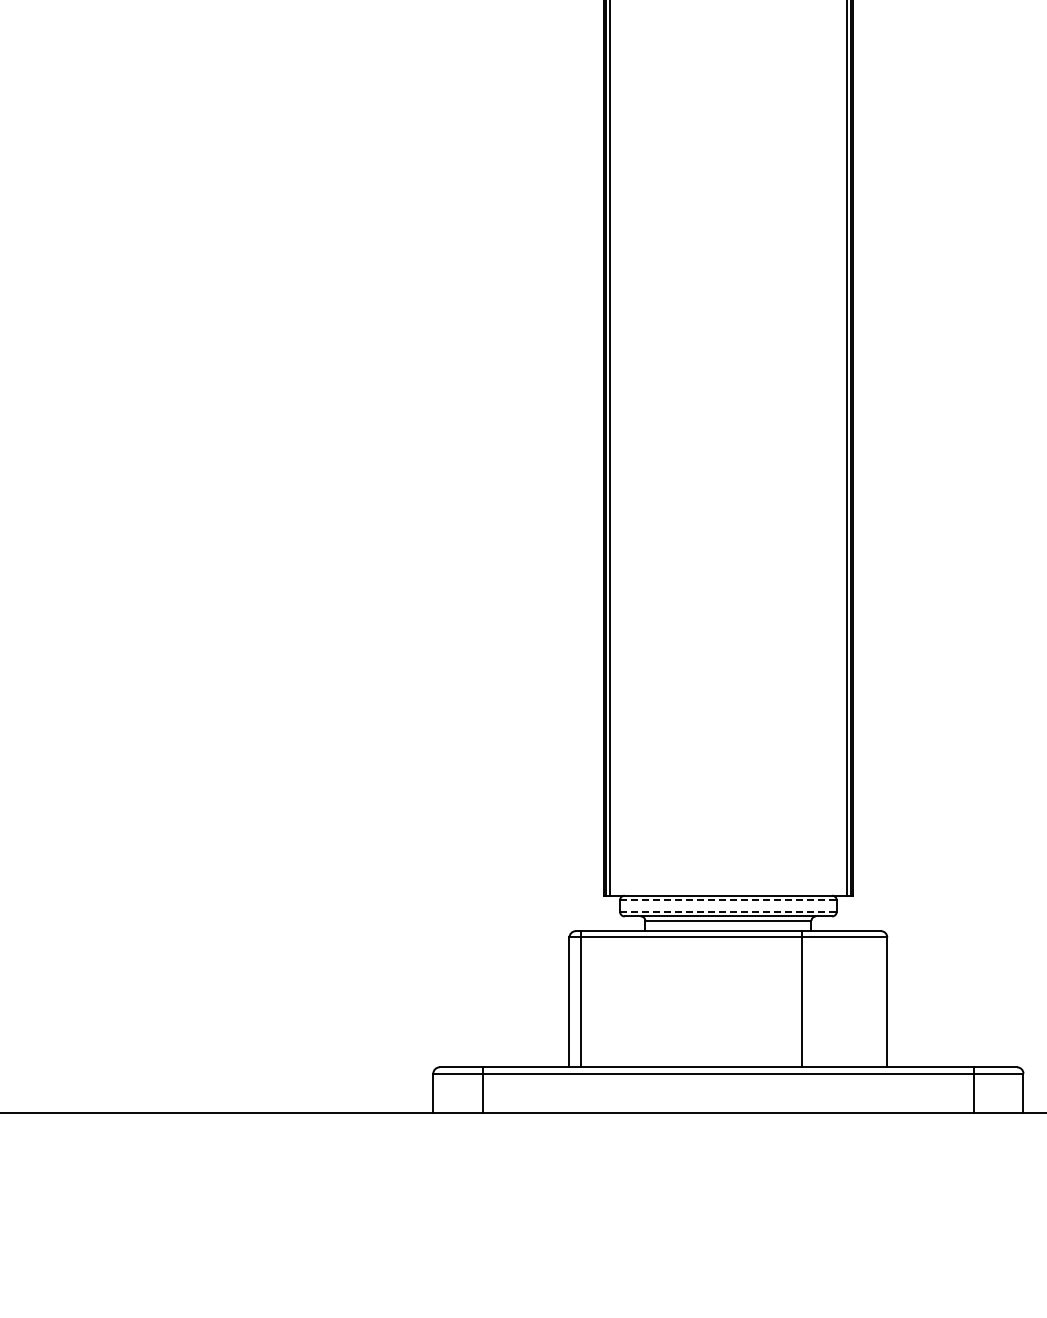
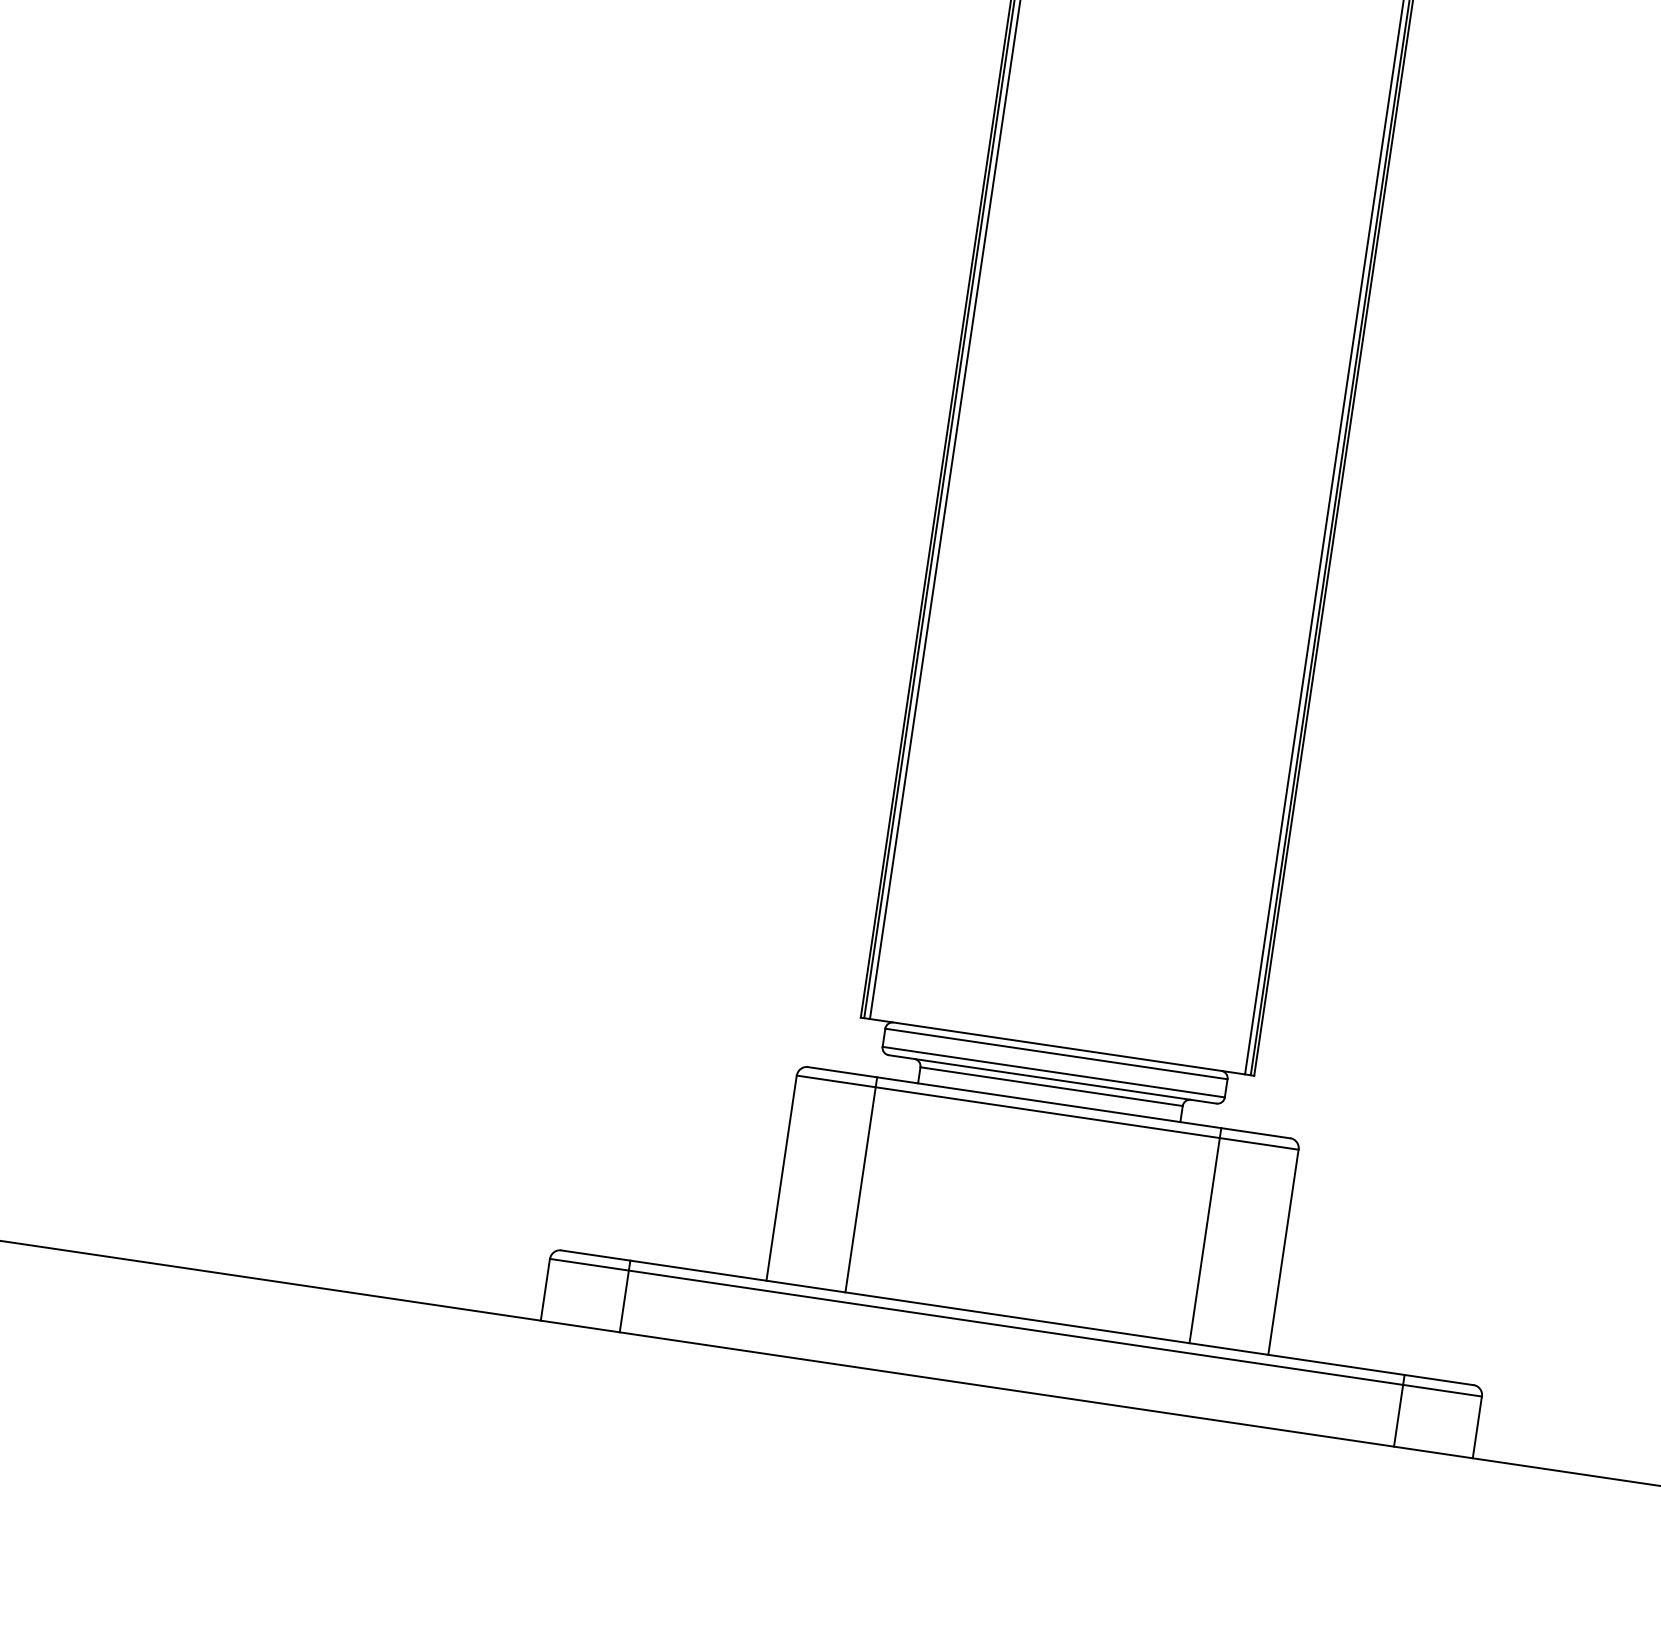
line: (728, 900) -> (1056, 1054), dashed -> solid
line: (728, 911) -> (1053, 1071), dashed -> solid
line: (581, 999) -> (861, 1185), moved
line: (802, 999) -> (1205, 1236), moved

